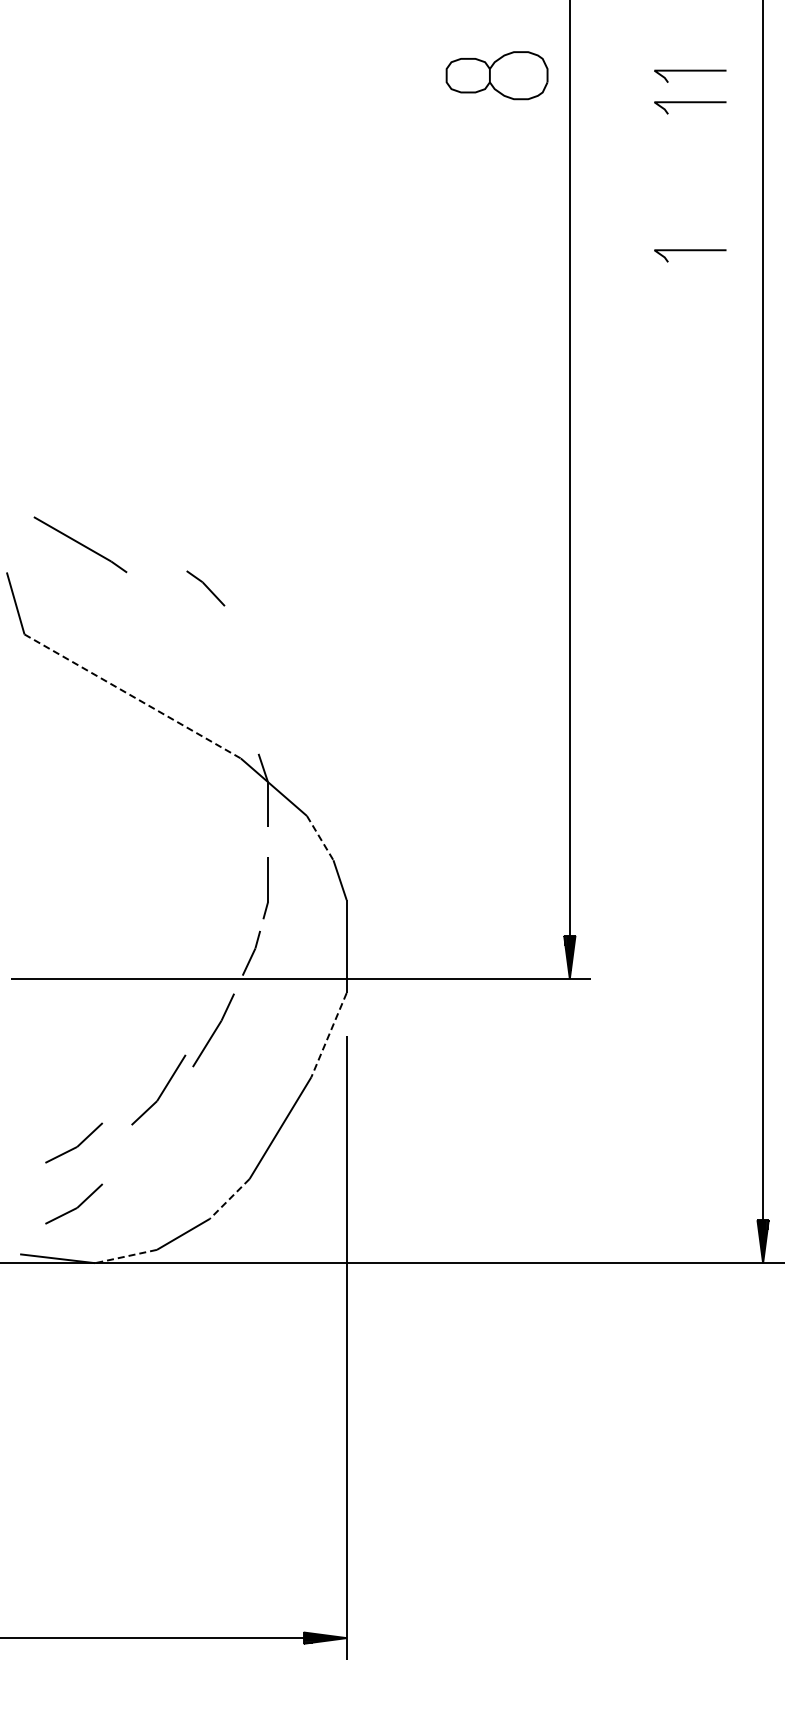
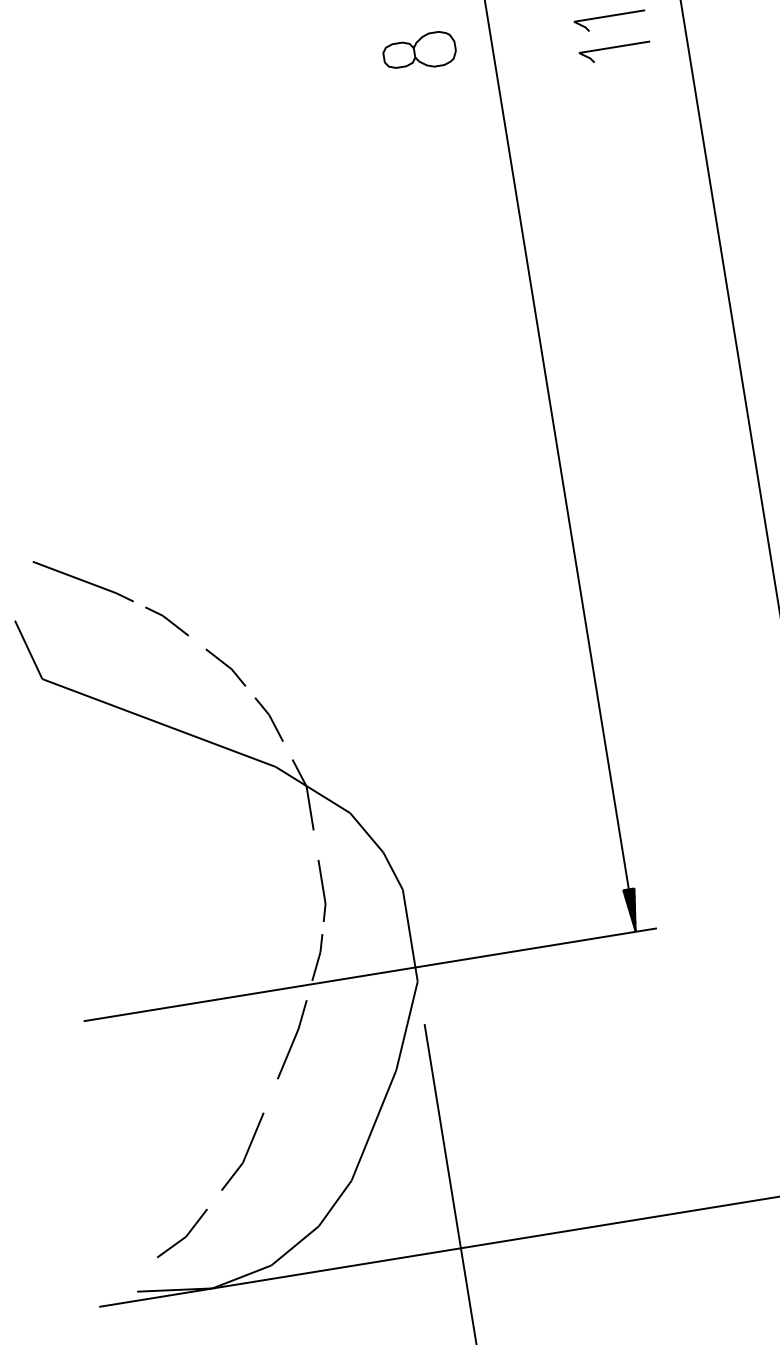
part: (497, 75) -> (419, 51), size x0.71
line: (690, 251) -> (638, 194), removed
part: (205, 588) -> (166, 621), moved
part: (207, 652) -> (225, 667), added
line: (132, 696) -> (158, 723), dashed -> solid
part: (241, 710) -> (268, 719), added
line: (320, 838) -> (367, 833), dashed -> solid
line: (329, 1035) -> (407, 1026), dashed -> solid
part: (158, 1089) -> (242, 1151), moved
part: (74, 1142) -> (172, 1172), removed
line: (229, 1199) -> (335, 1204), dashed -> solid
line: (126, 1256) -> (242, 1276), dashed -> solid

